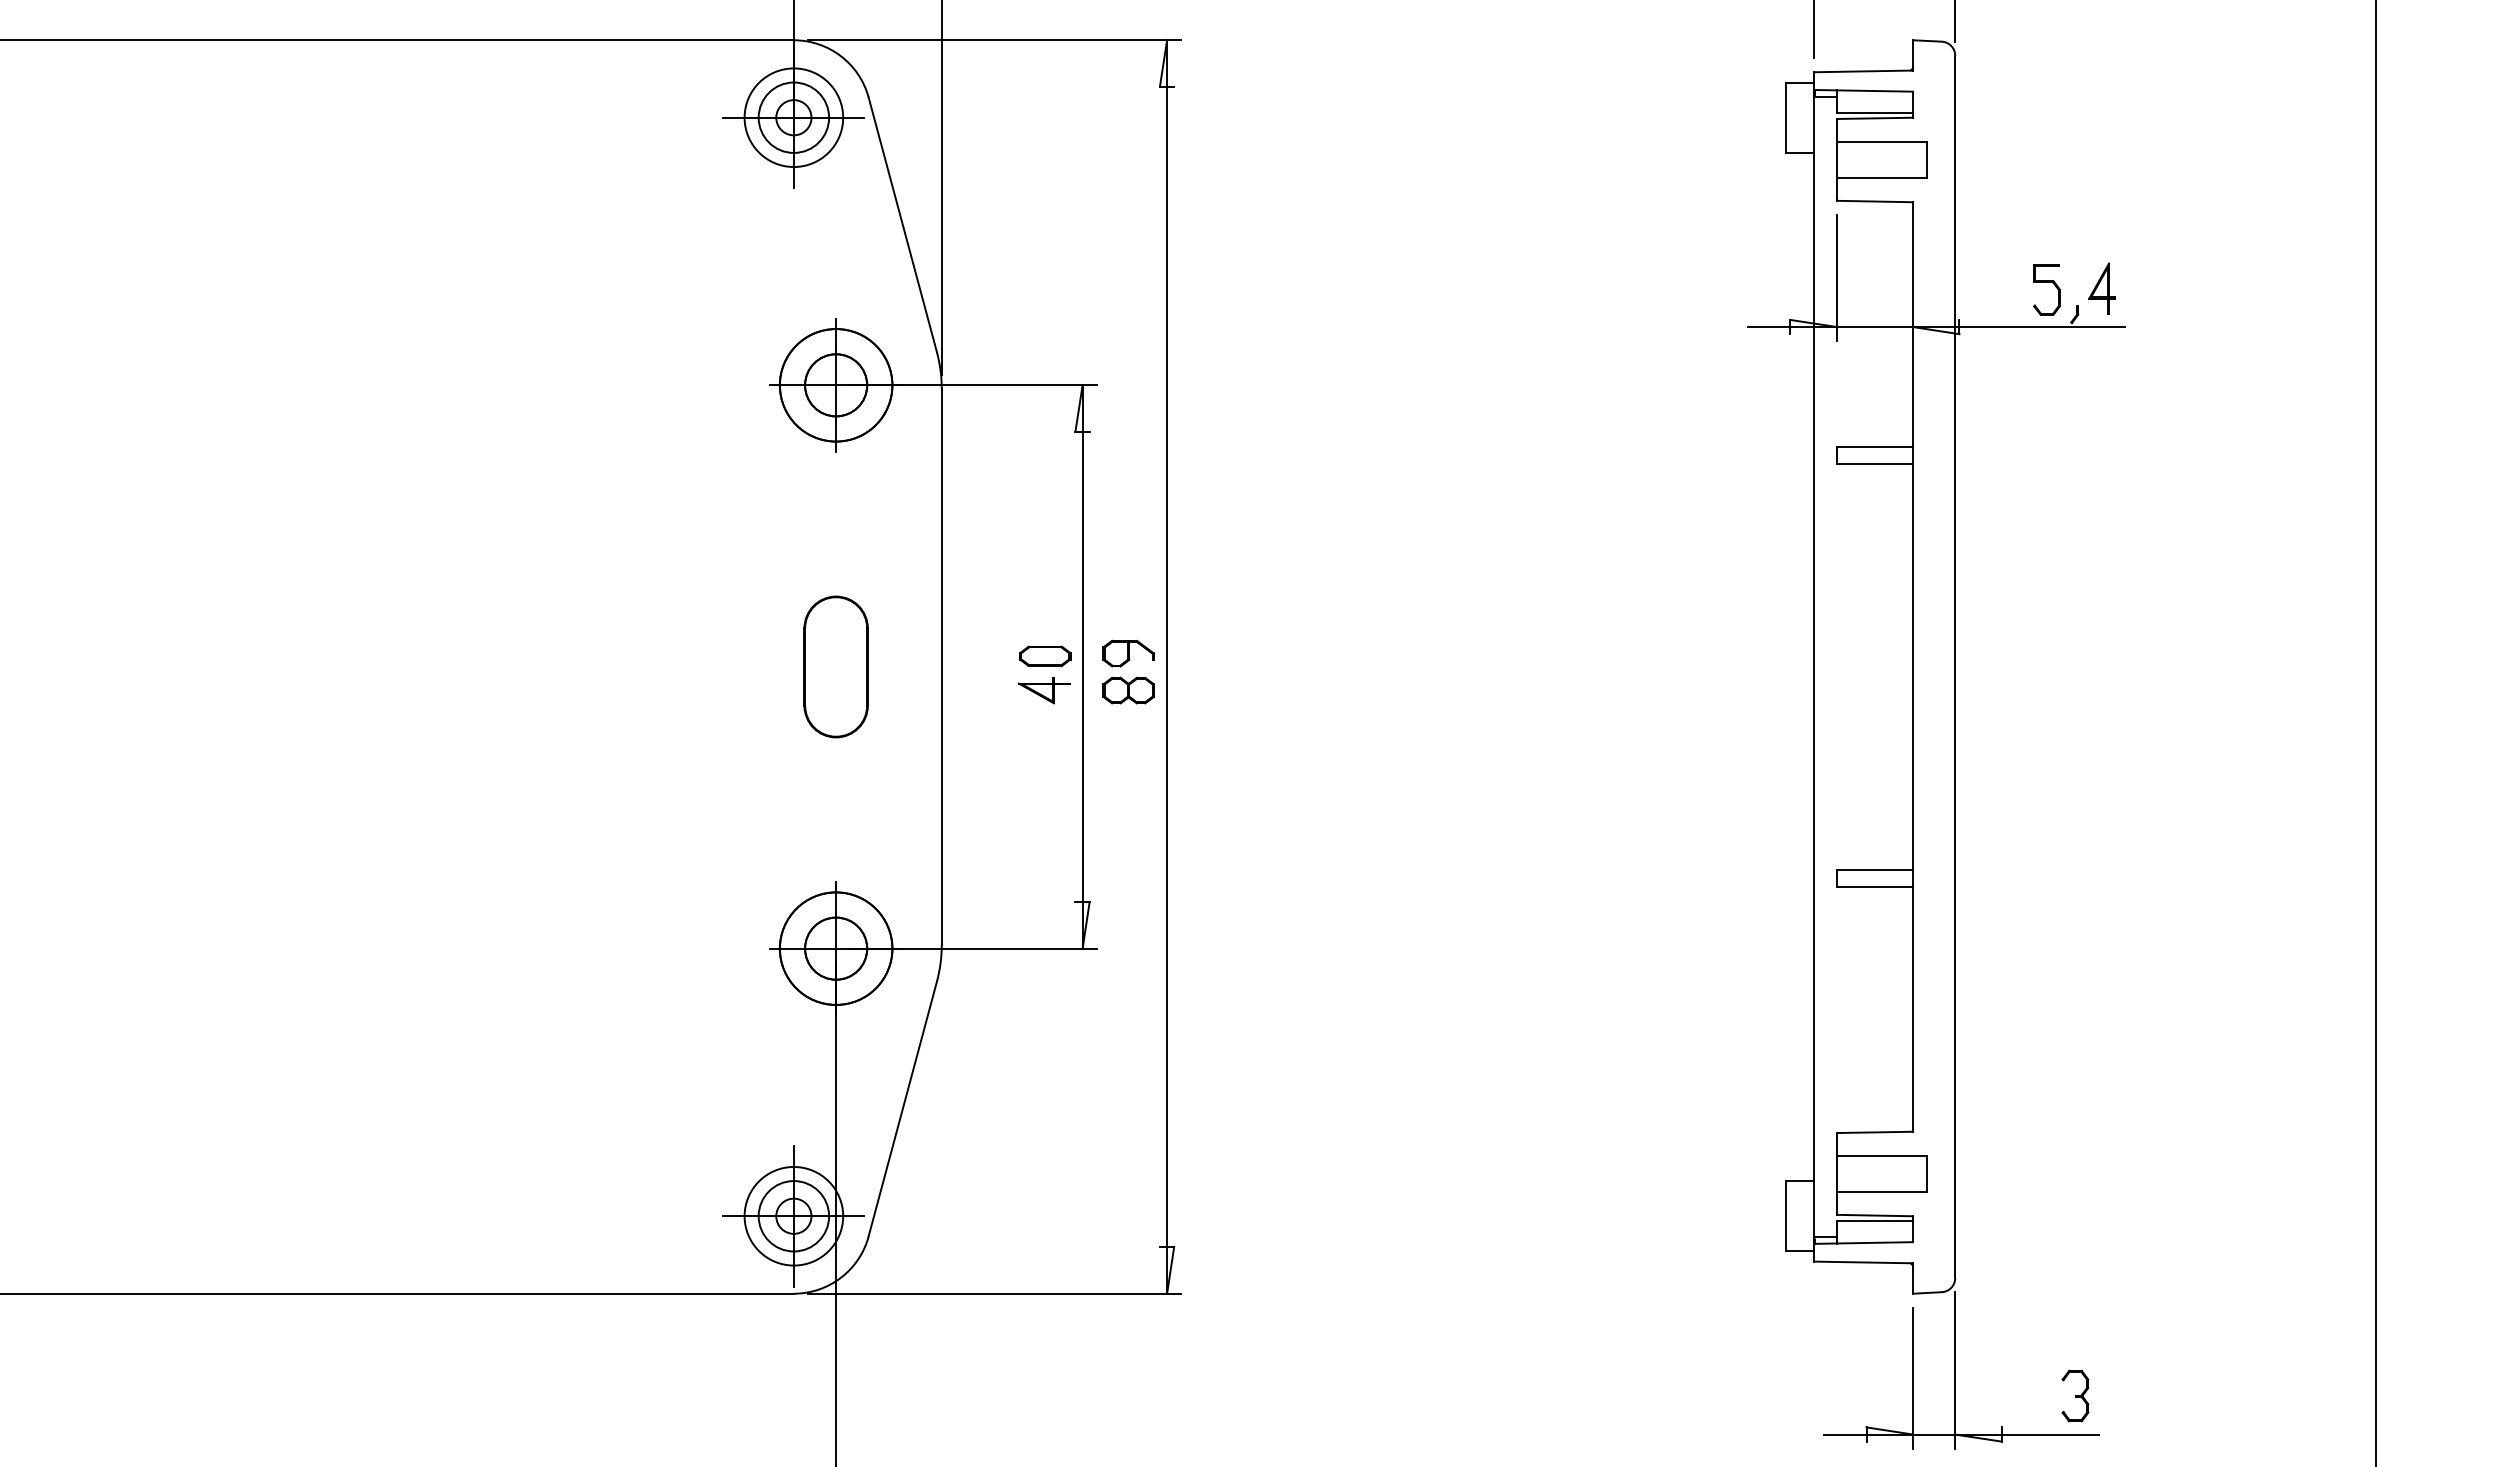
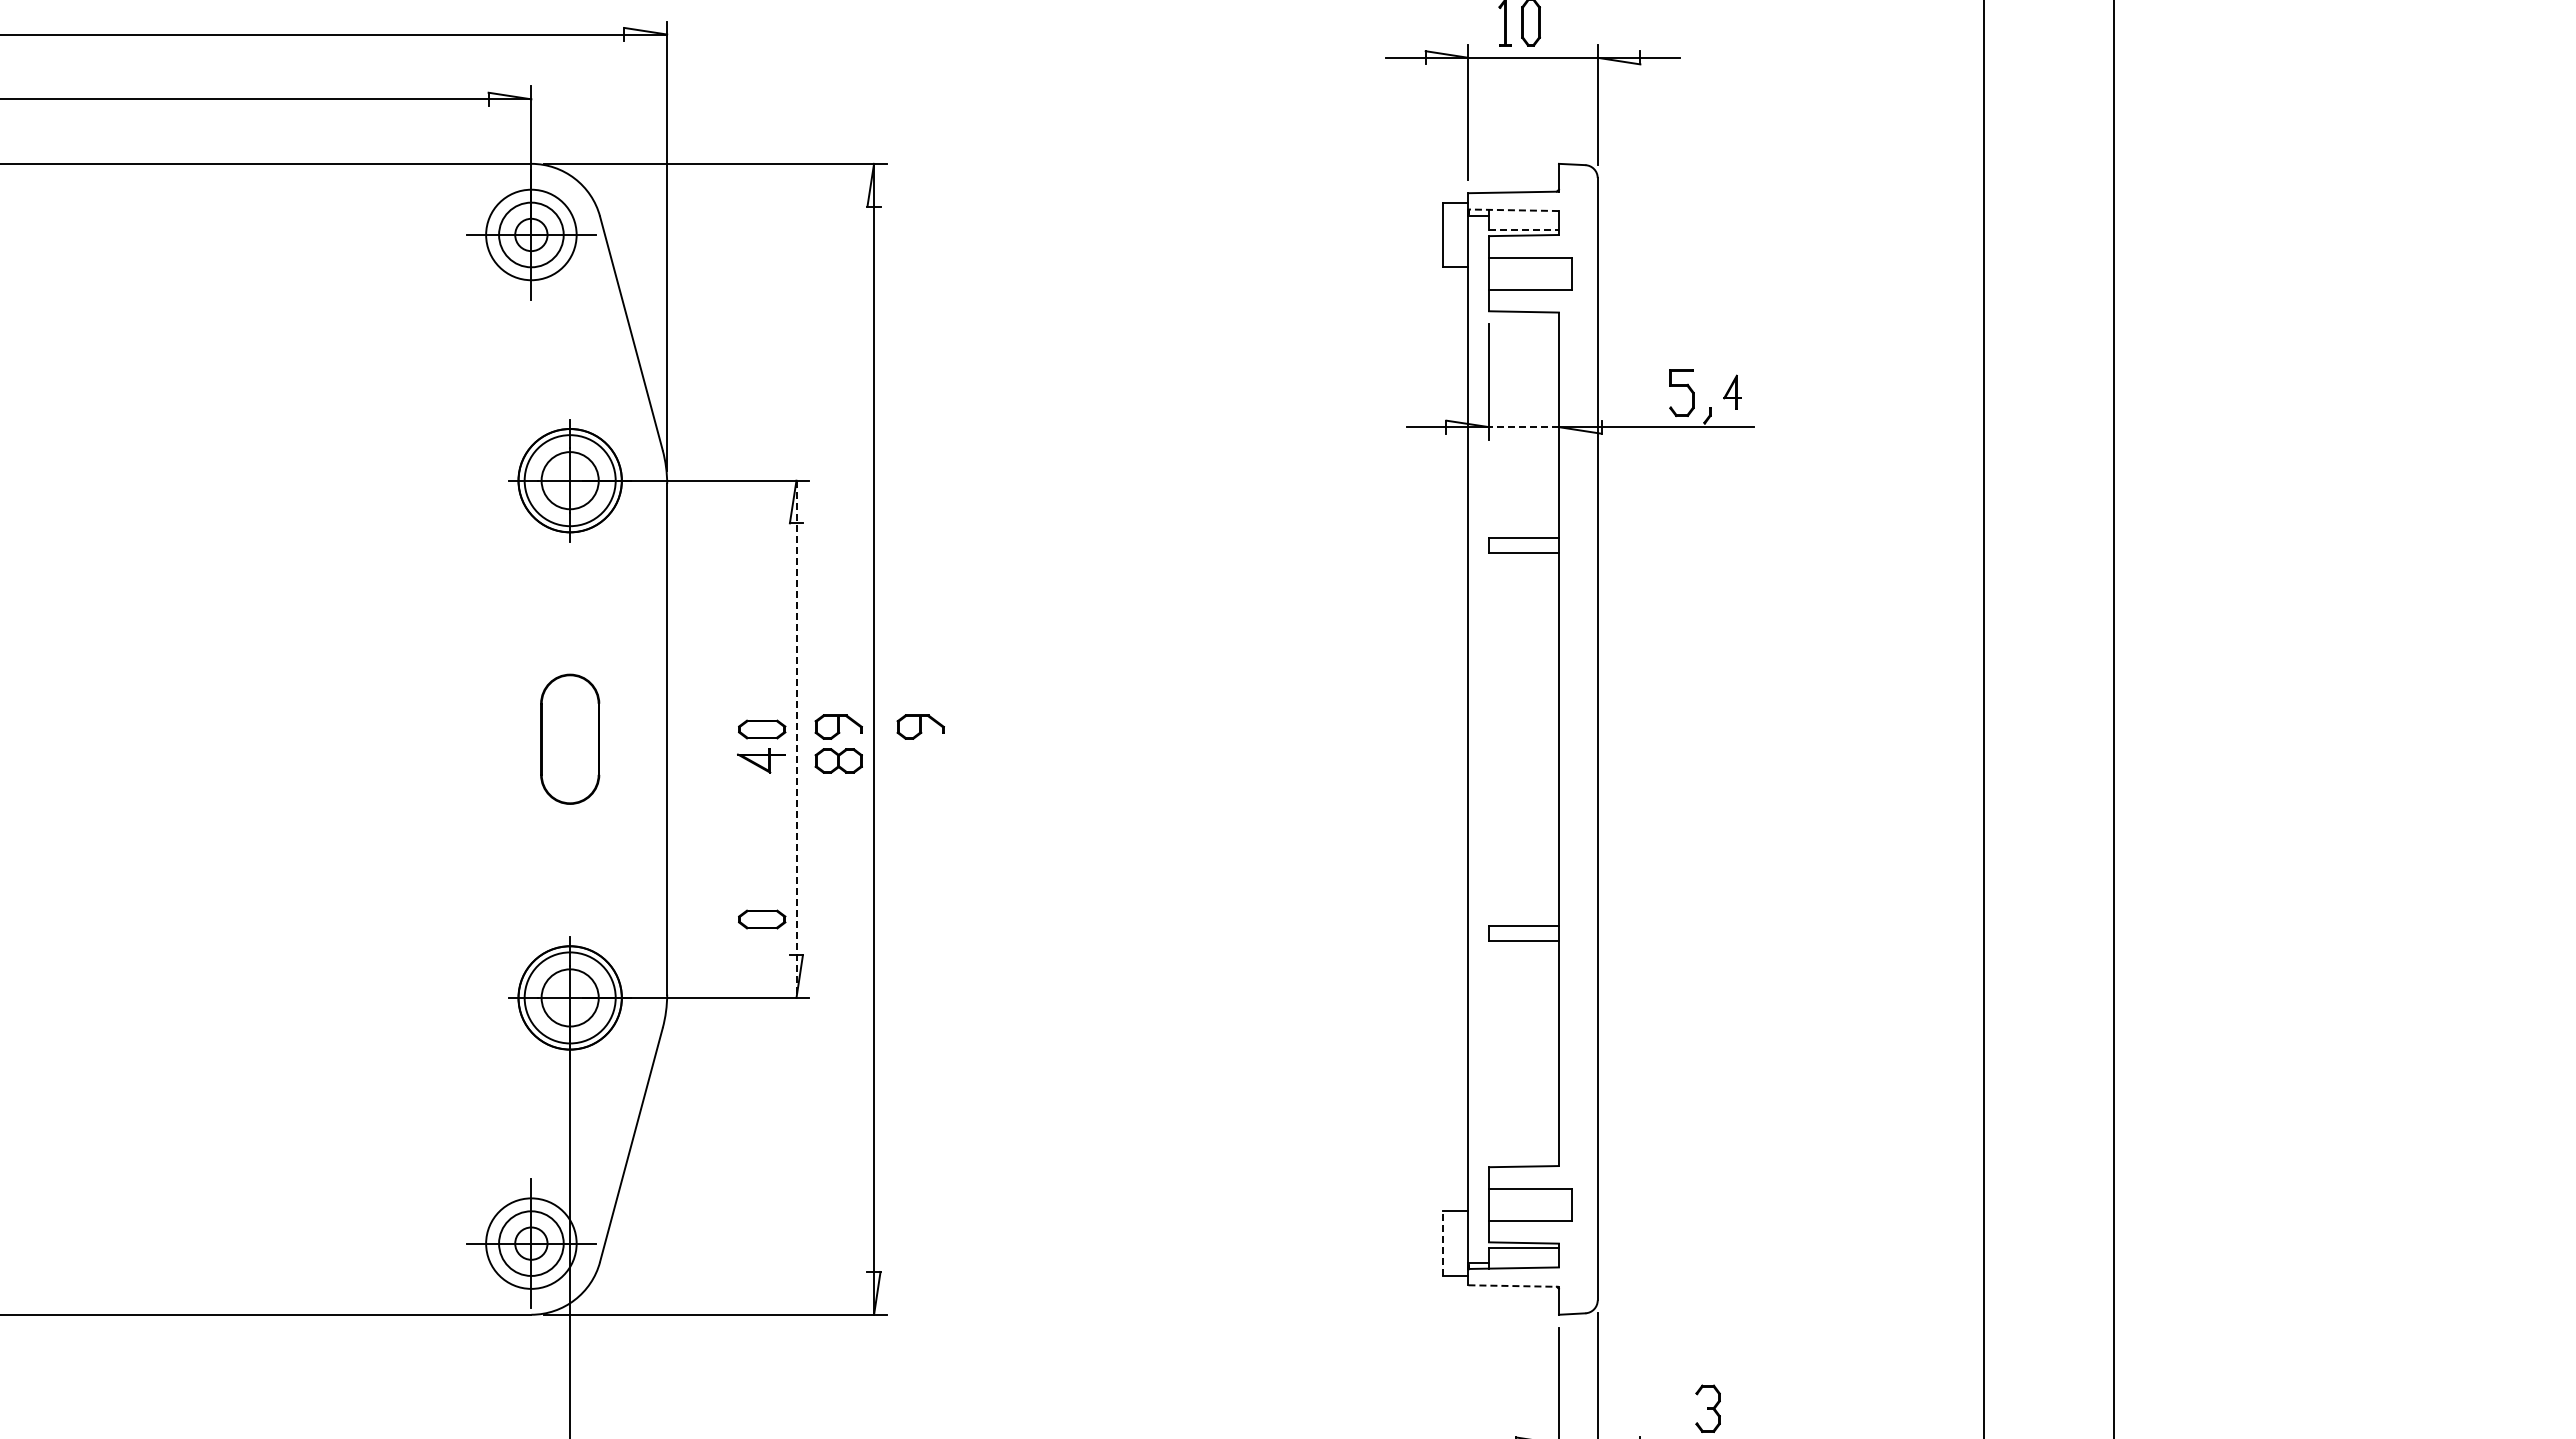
line: (1863, 91) -> (1513, 210), solid -> dashed
line: (1875, 112) -> (1524, 230), solid -> dashed
part: (2100, 288) -> (1731, 391), size x0.7
line: (1875, 327) -> (1524, 427), solid -> dashed
circle: (835, 385) -> (569, 480), size x1.6
part: (1217, 653) -> (920, 726), added
line: (1082, 667) -> (796, 739), solid -> dashed
part: (1045, 863) -> (762, 919), added
circle: (835, 948) -> (569, 997), size x1.6
line: (1786, 1216) -> (1442, 1243), solid -> dashed
line: (1864, 1262) -> (1514, 1286), solid -> dashed

